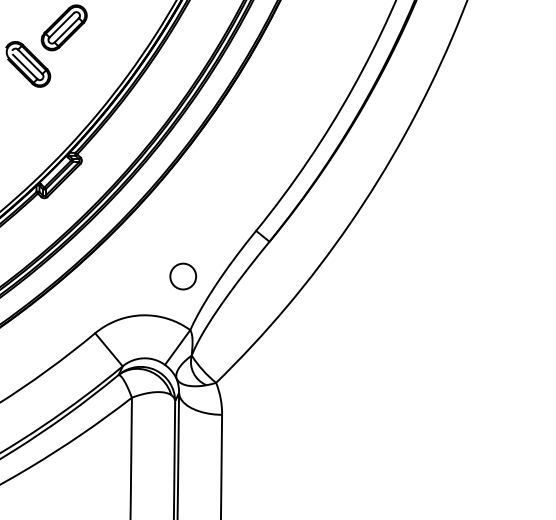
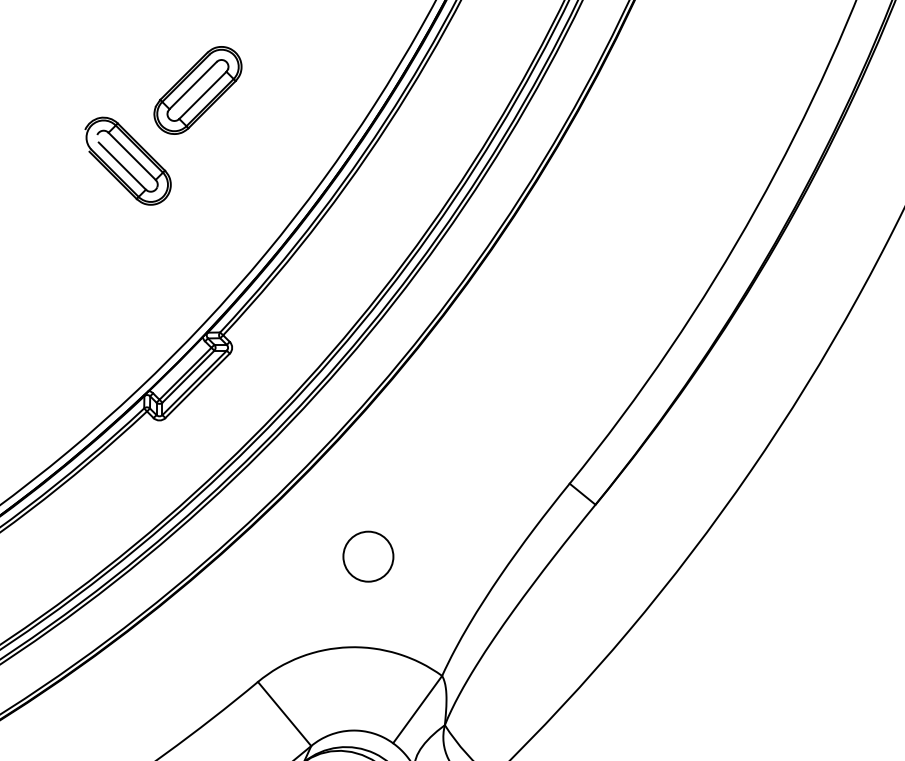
circle: (182, 276) -> (366, 556), moved

